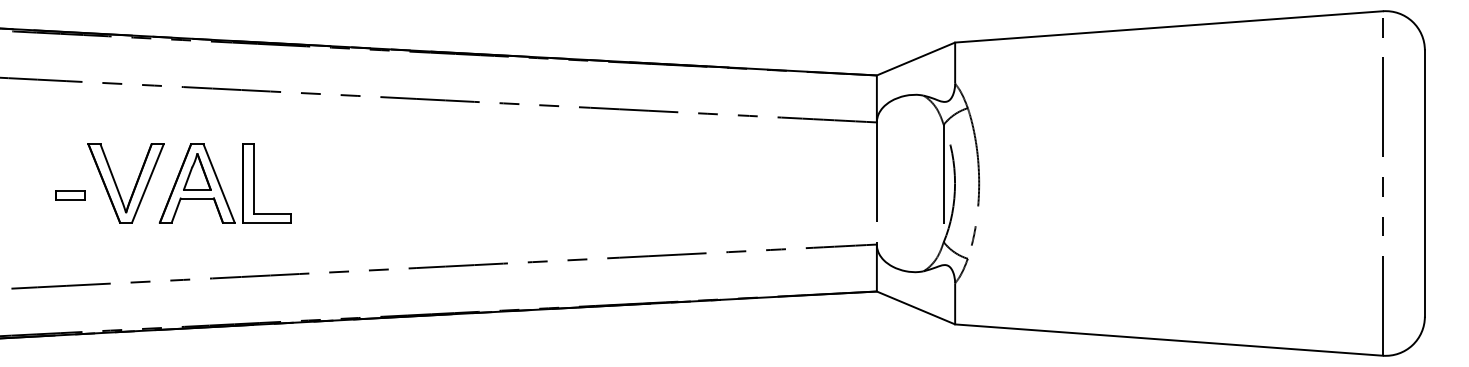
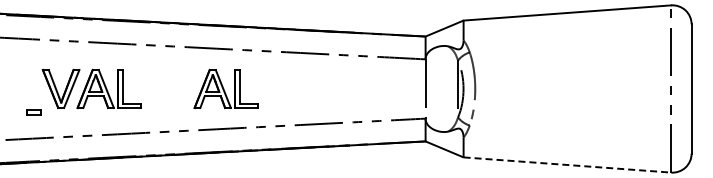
part: (464, 182) -> (225, 88), added
part: (69, 194) -> (33, 112), moved
line: (1169, 341) -> (567, 165), solid -> dashed

